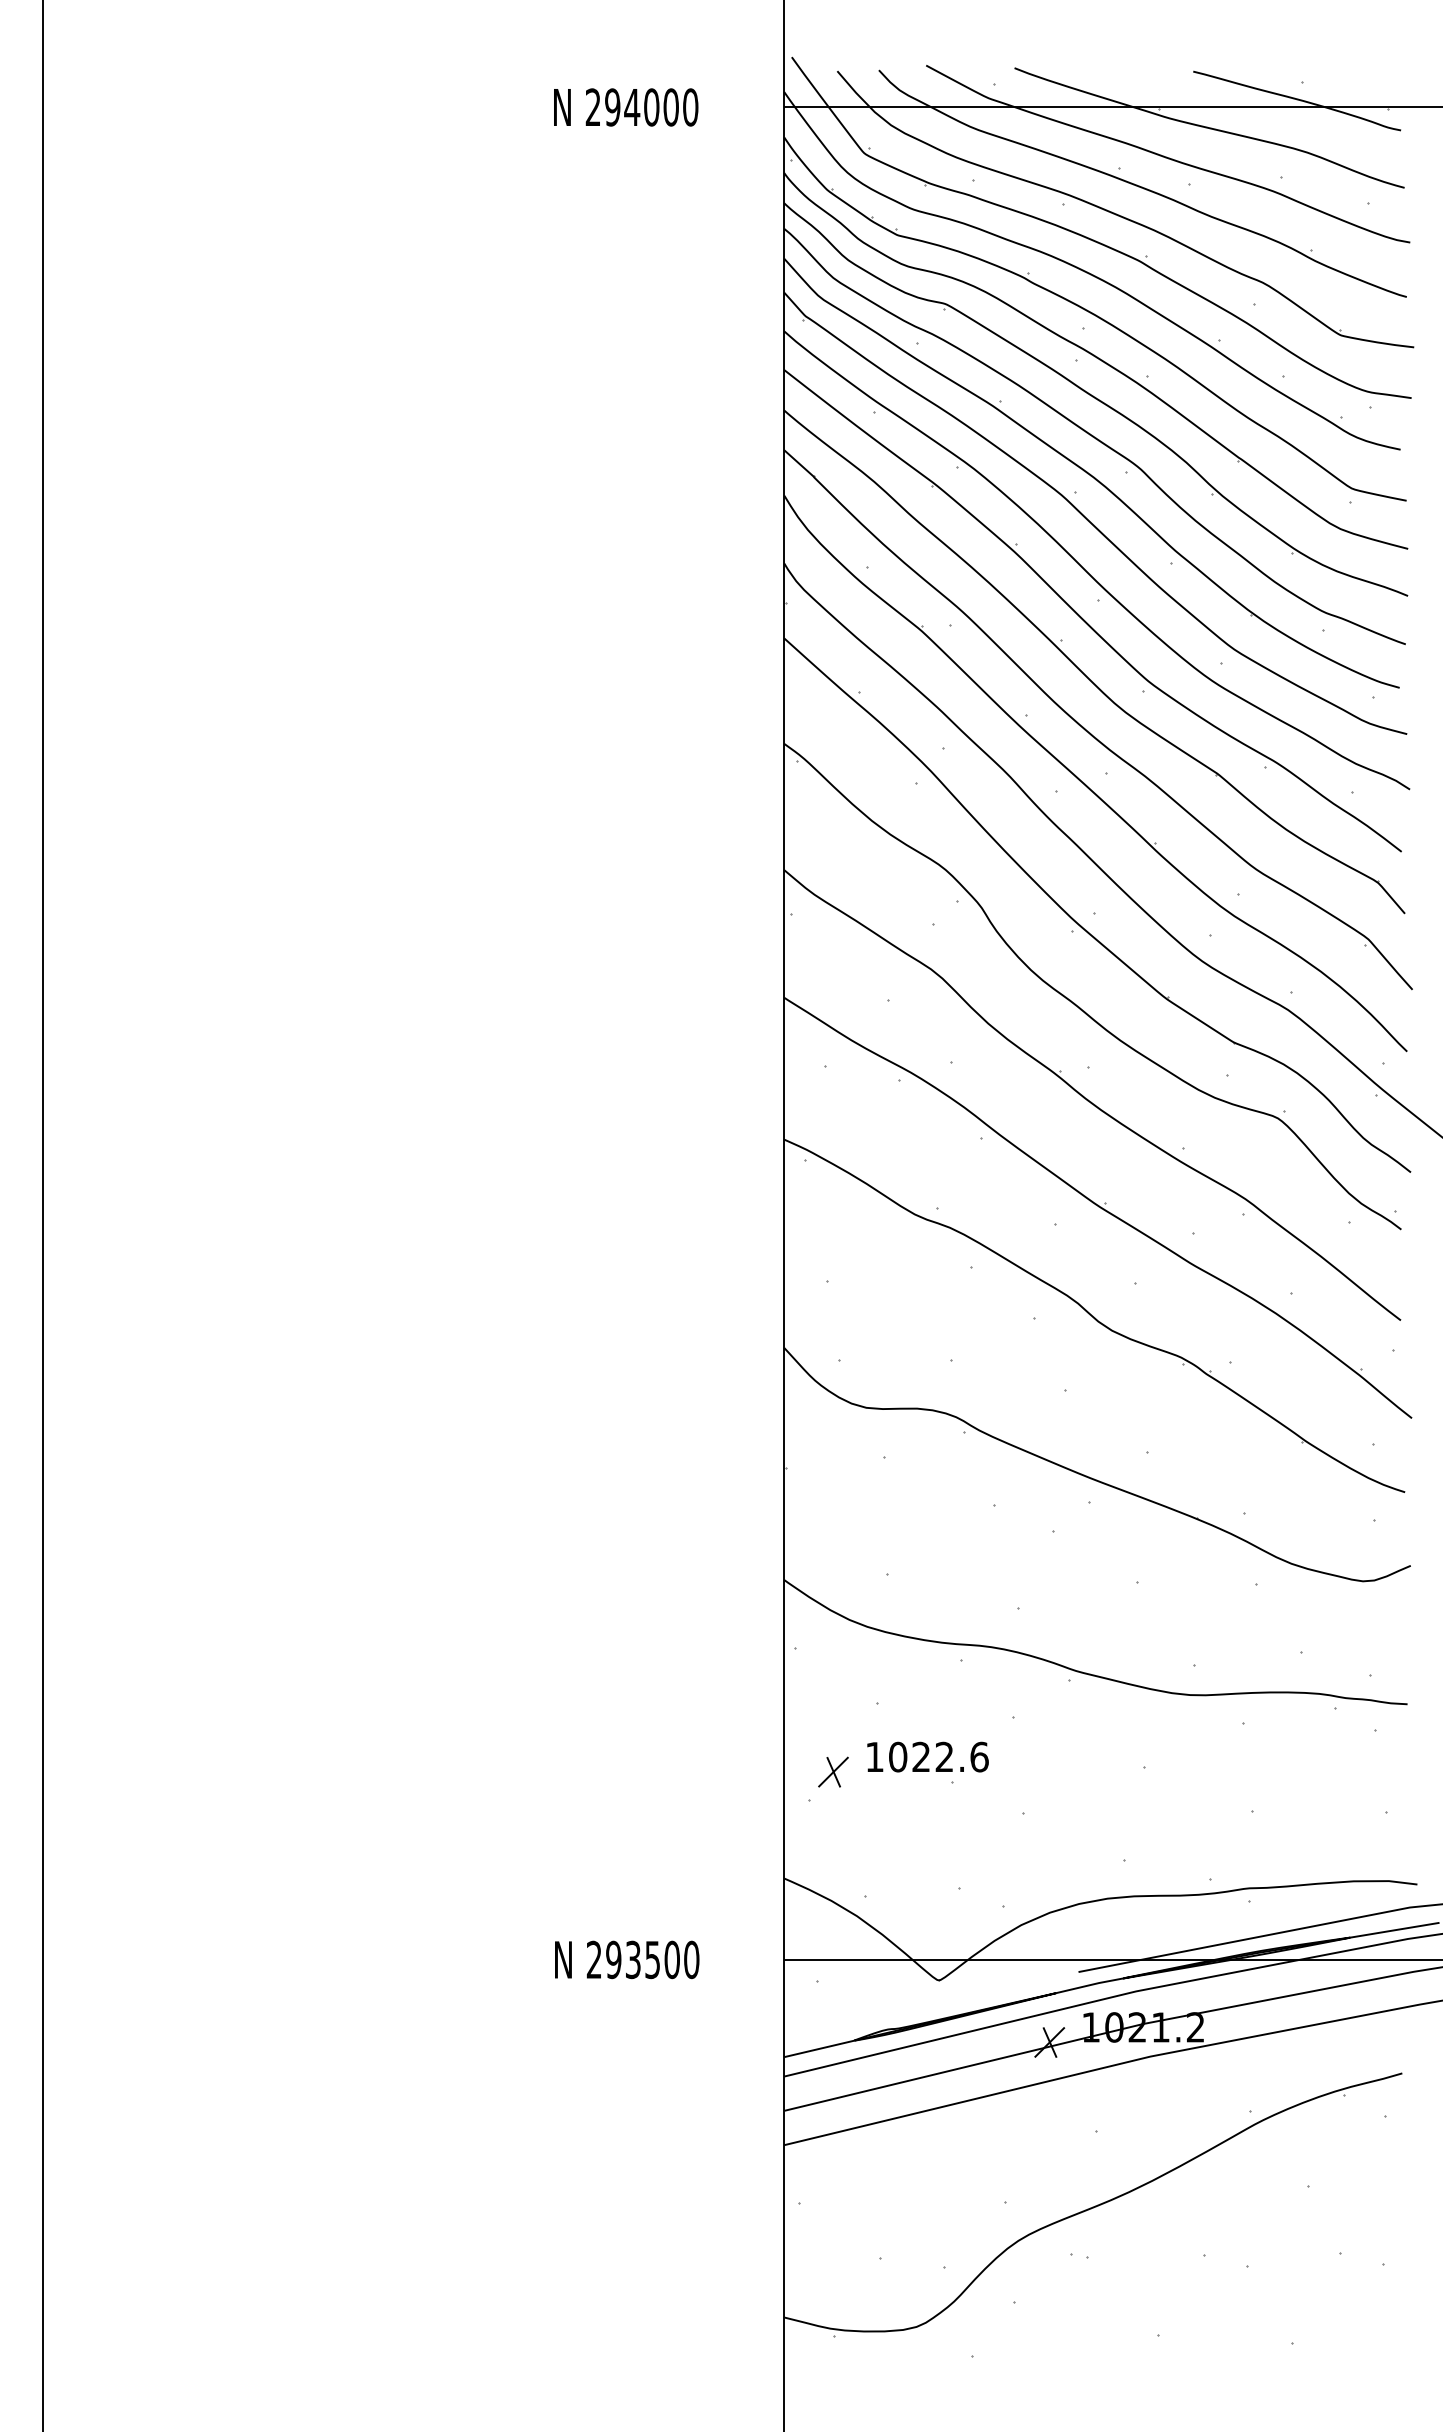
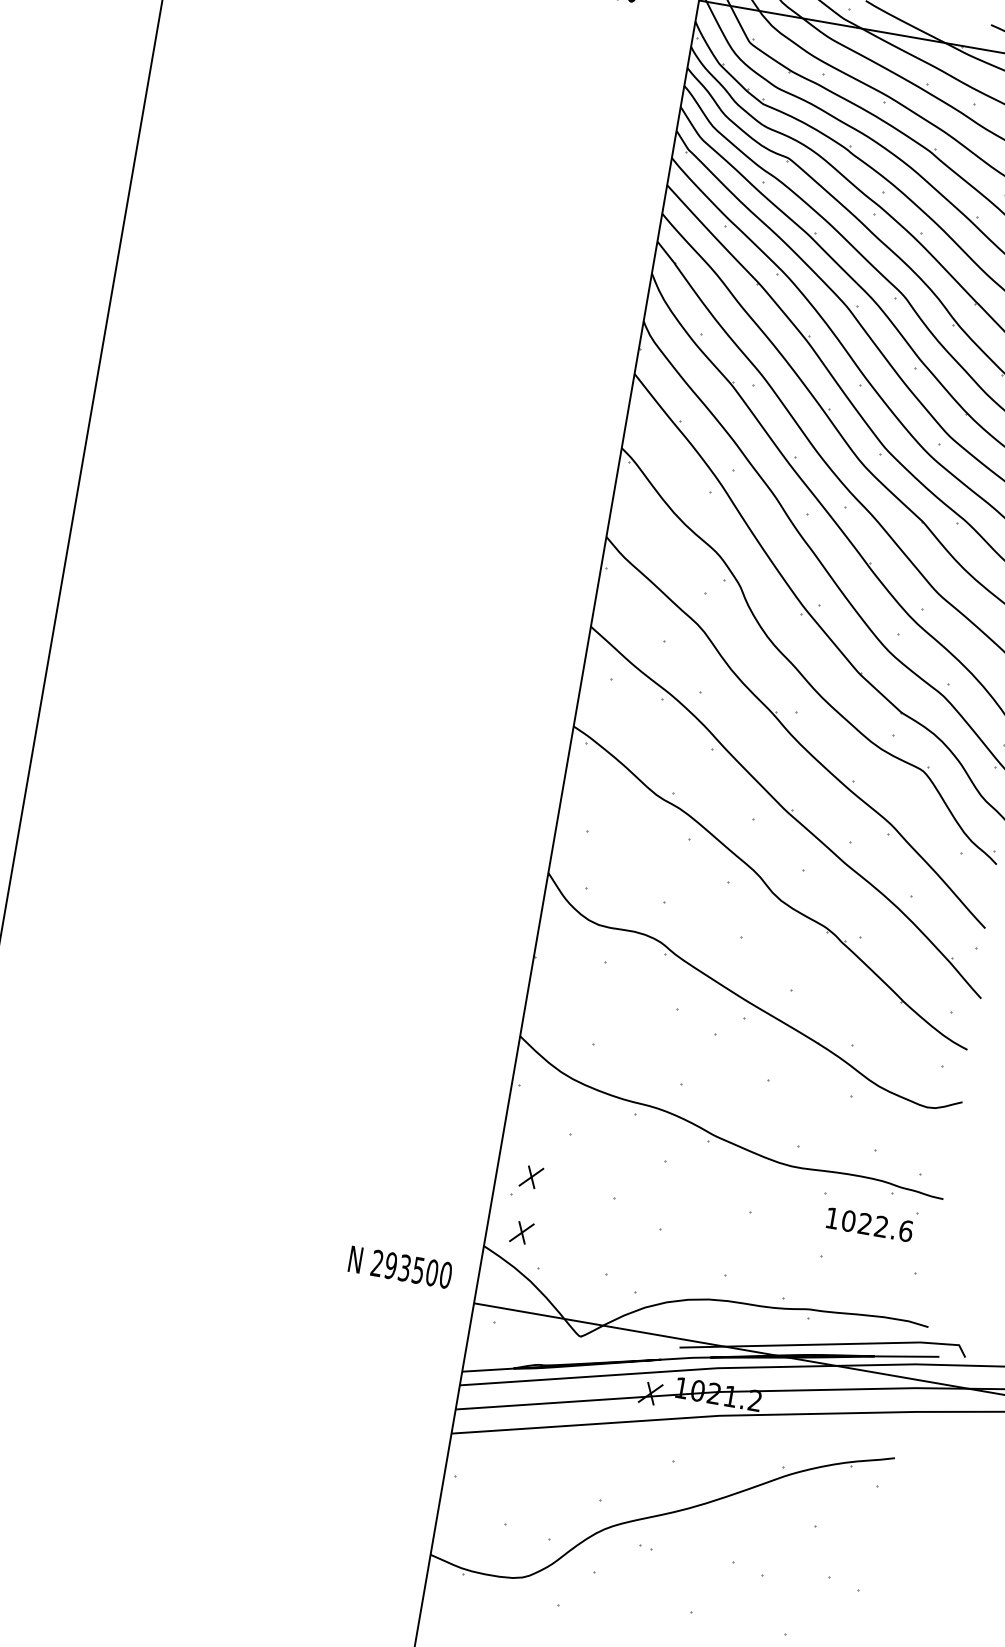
text: (927, 1756) -> (869, 1224), moved
part: (833, 1850) -> (521, 1232), added
text: (627, 1959) -> (400, 1267), moved

